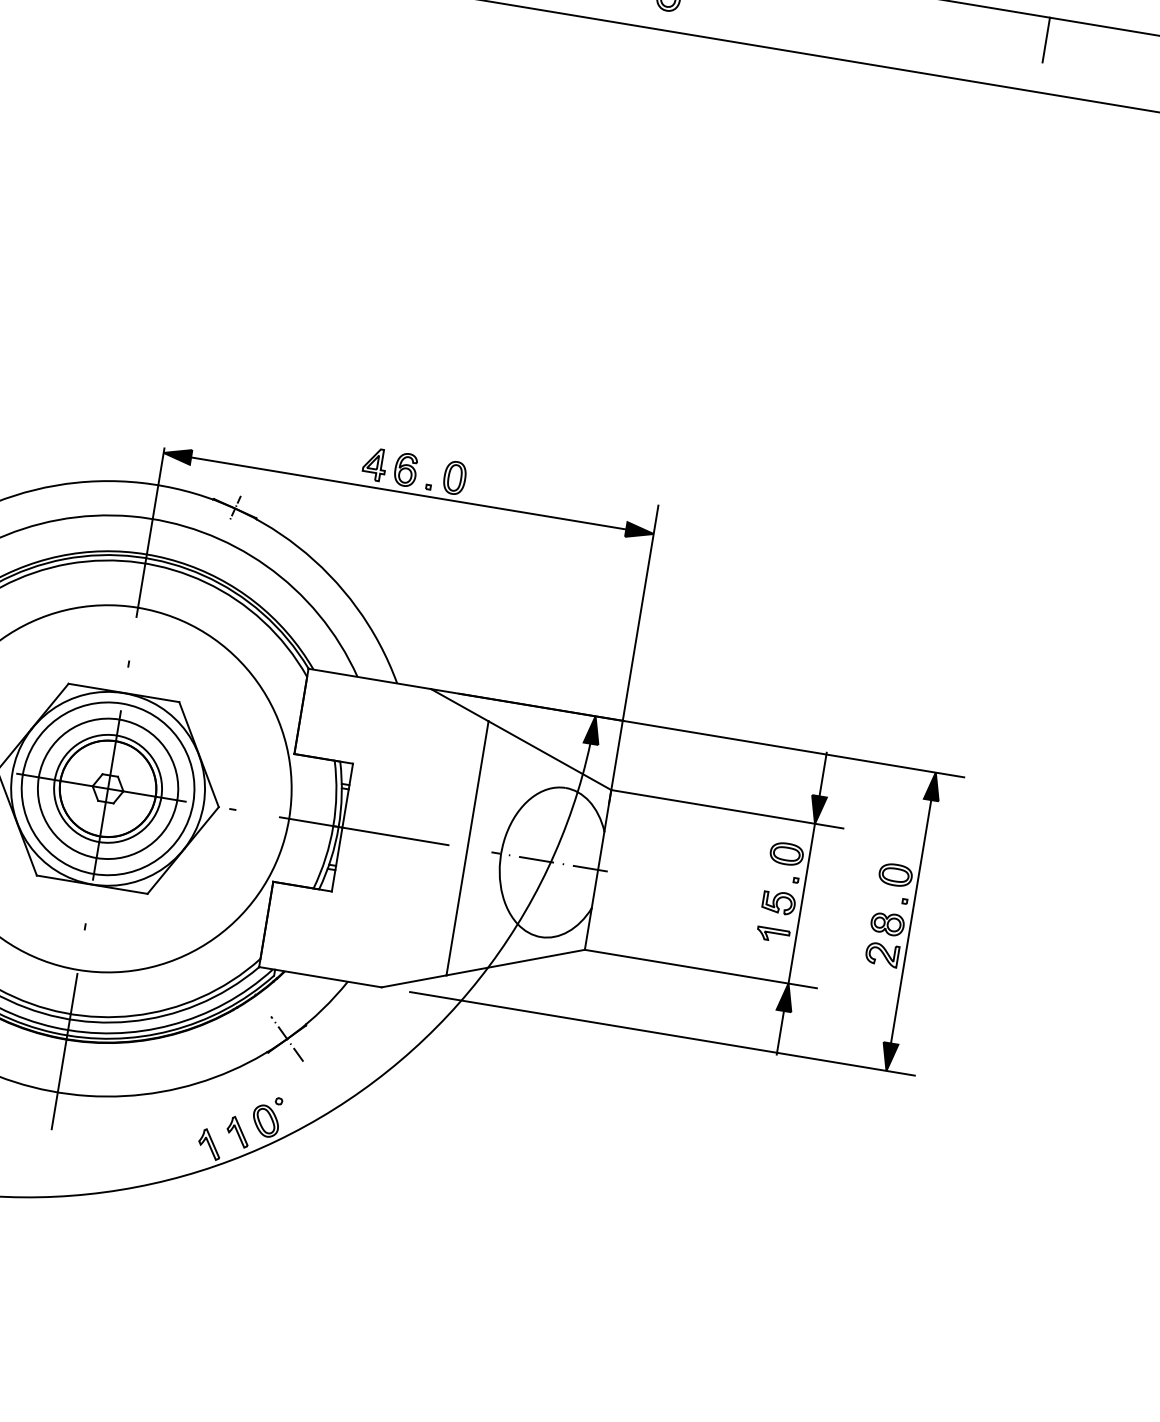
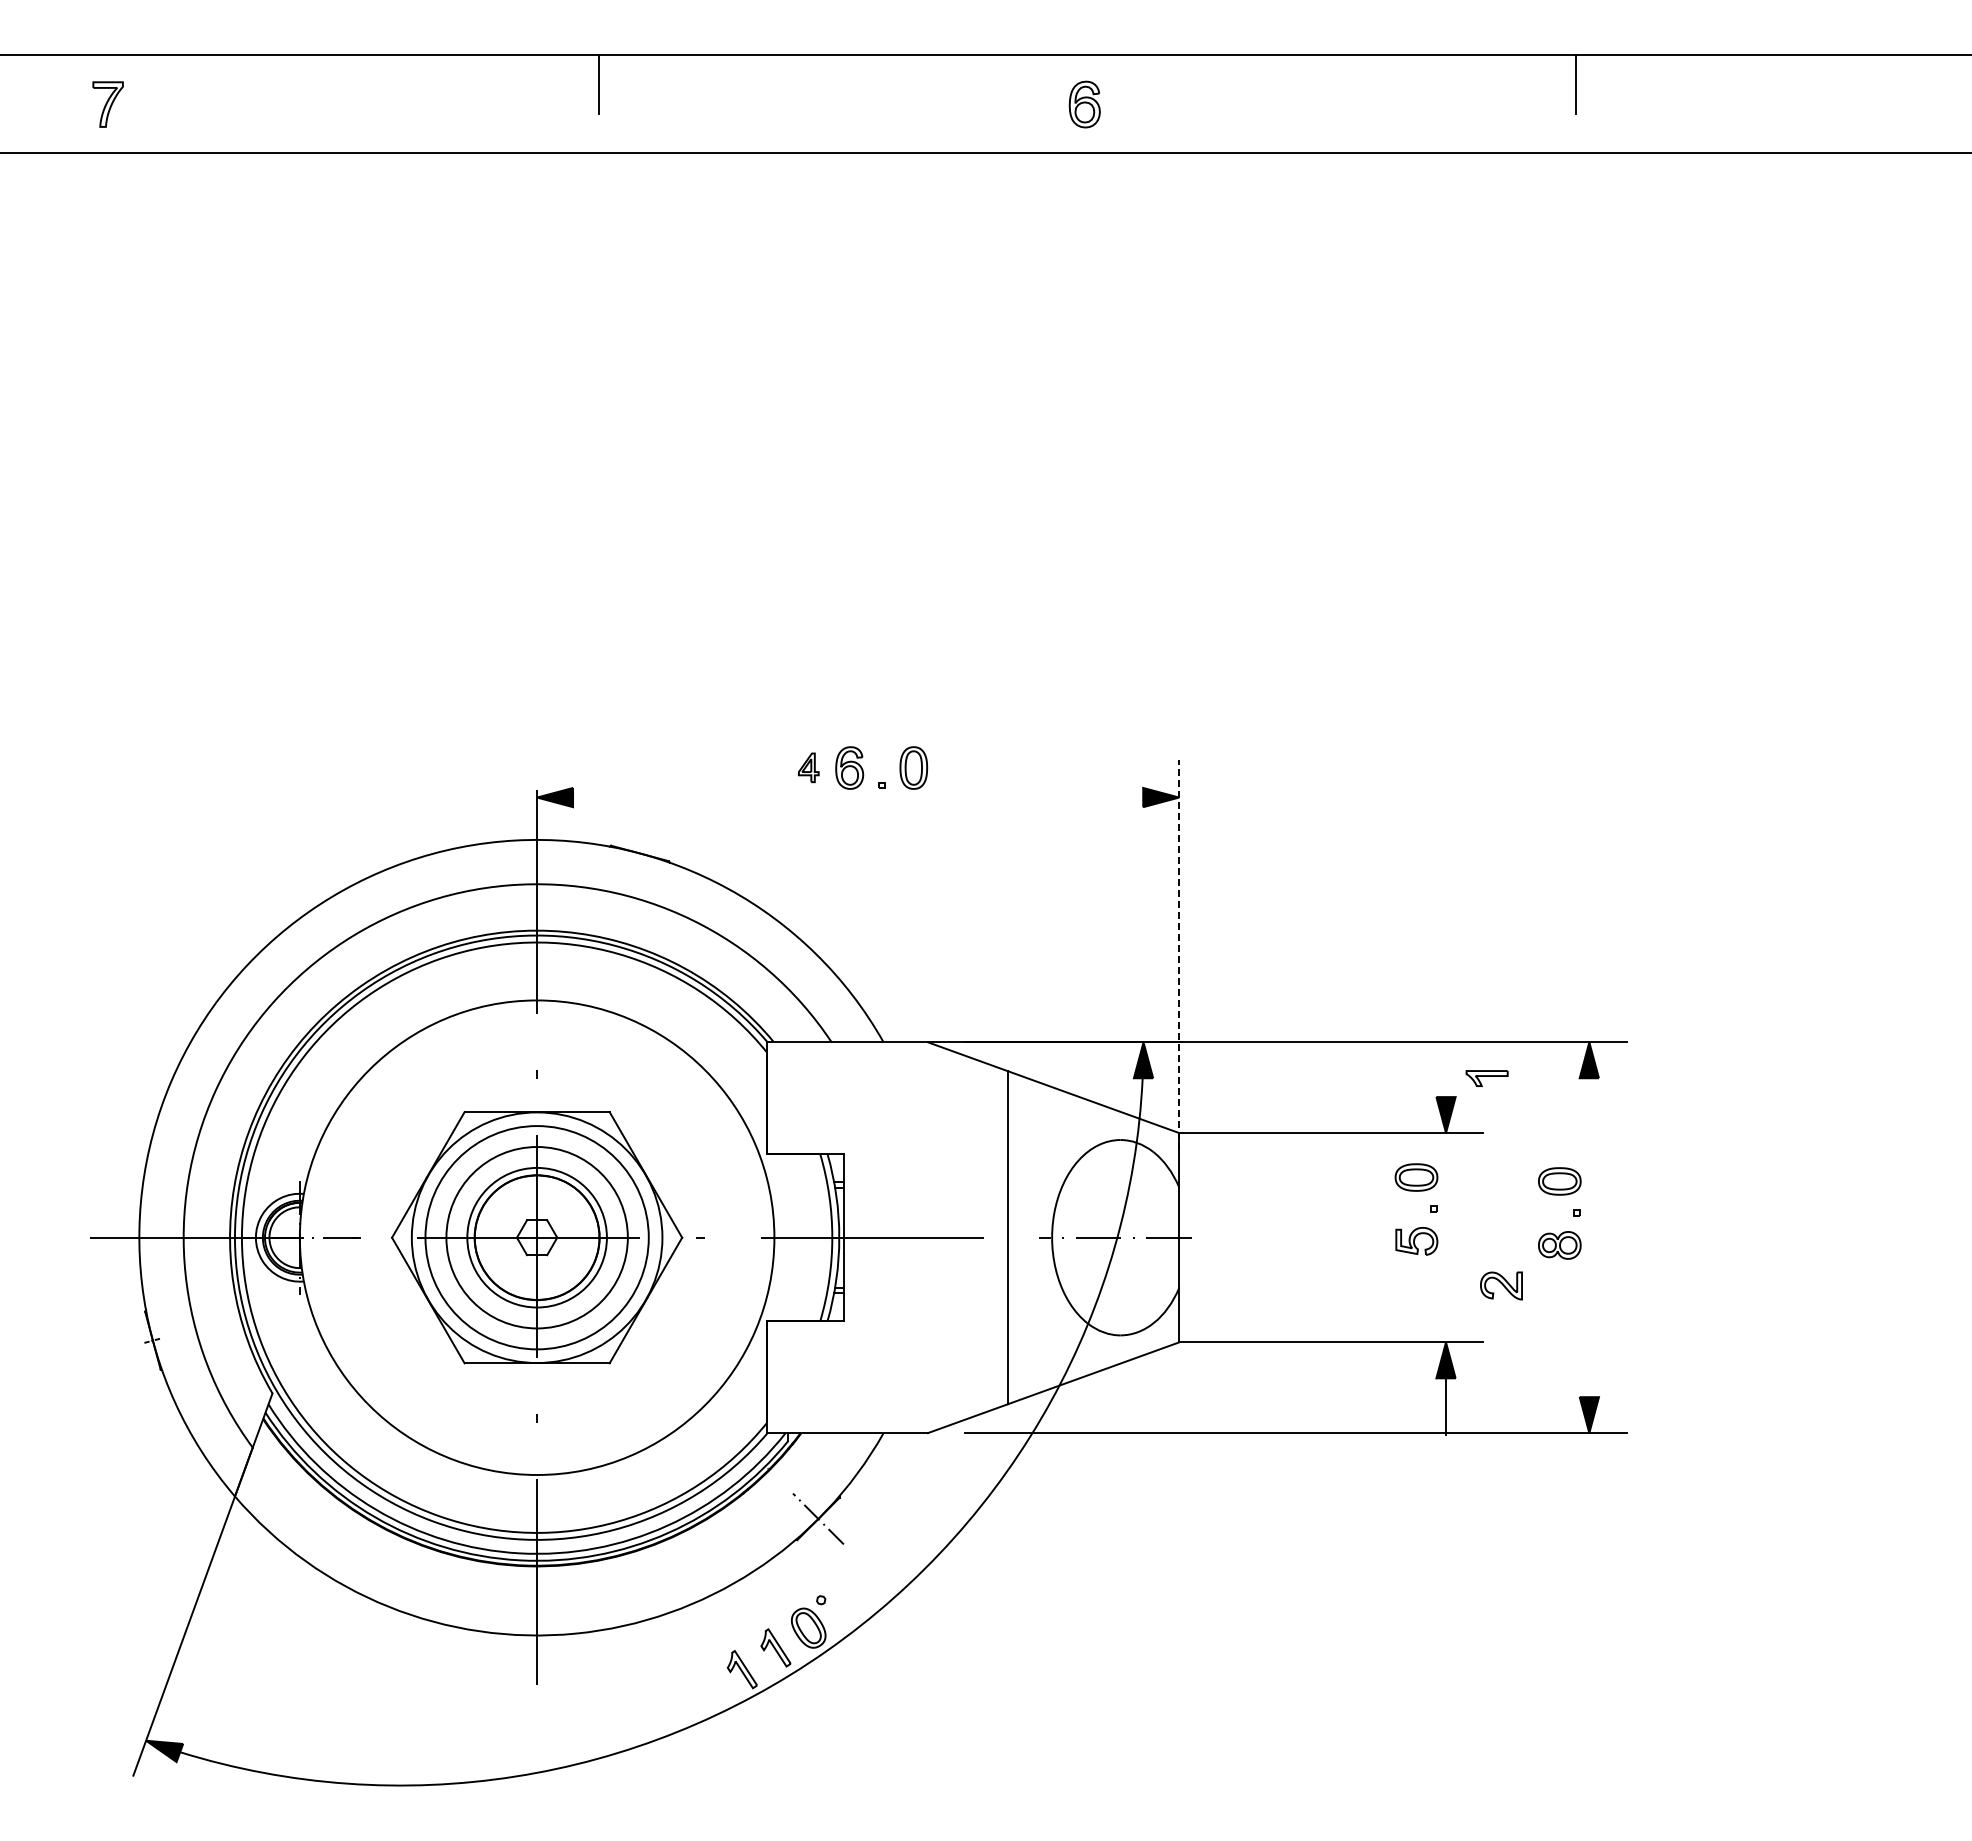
part: (374, 464) -> (808, 767), size x0.7
line: (408, 493) -> (858, 797), removed
line: (234, 508) -> (639, 853), removed
line: (633, 654) -> (1179, 955), solid -> dashed
line: (823, 774) -> (1446, 1068), removed
line: (802, 903) -> (1446, 1237), removed
line: (911, 921) -> (1589, 1237), removed
part: (772, 934) -> (1486, 1078), moved
part: (882, 954) -> (1501, 1285), moved

